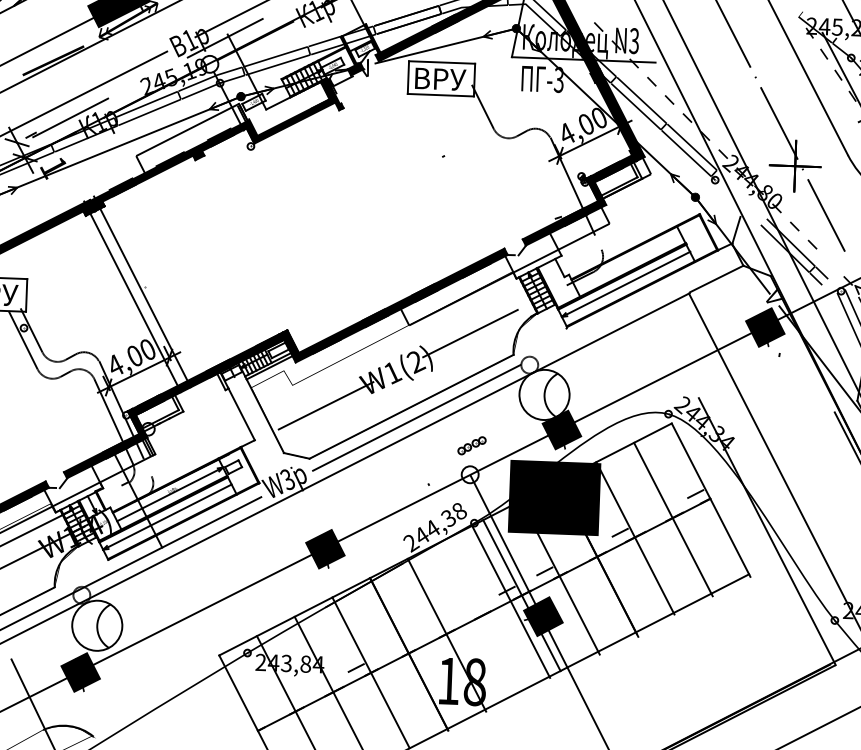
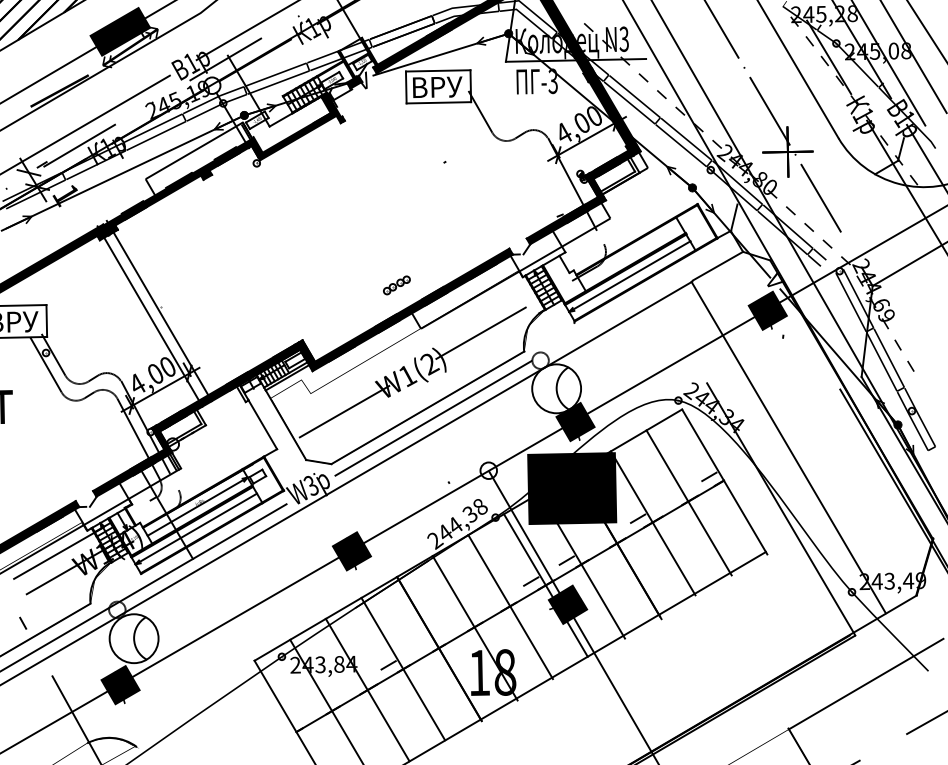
fill: (740, 197) -> (736, 185), added
part: (830, 262) -> (827, 243), added
part: (471, 445) -> (396, 285), moved
line: (510, 602) -> (510, 607), moved

